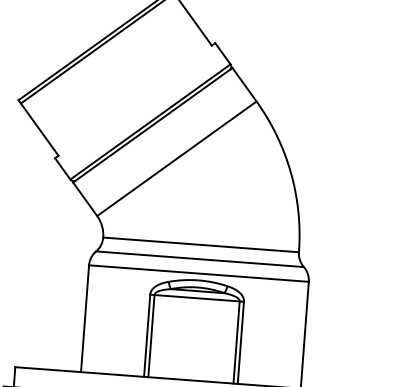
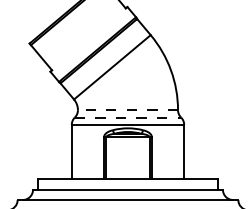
line: (200, 245) -> (127, 110), solid -> dashed
line: (201, 259) -> (128, 117), solid -> dashed

